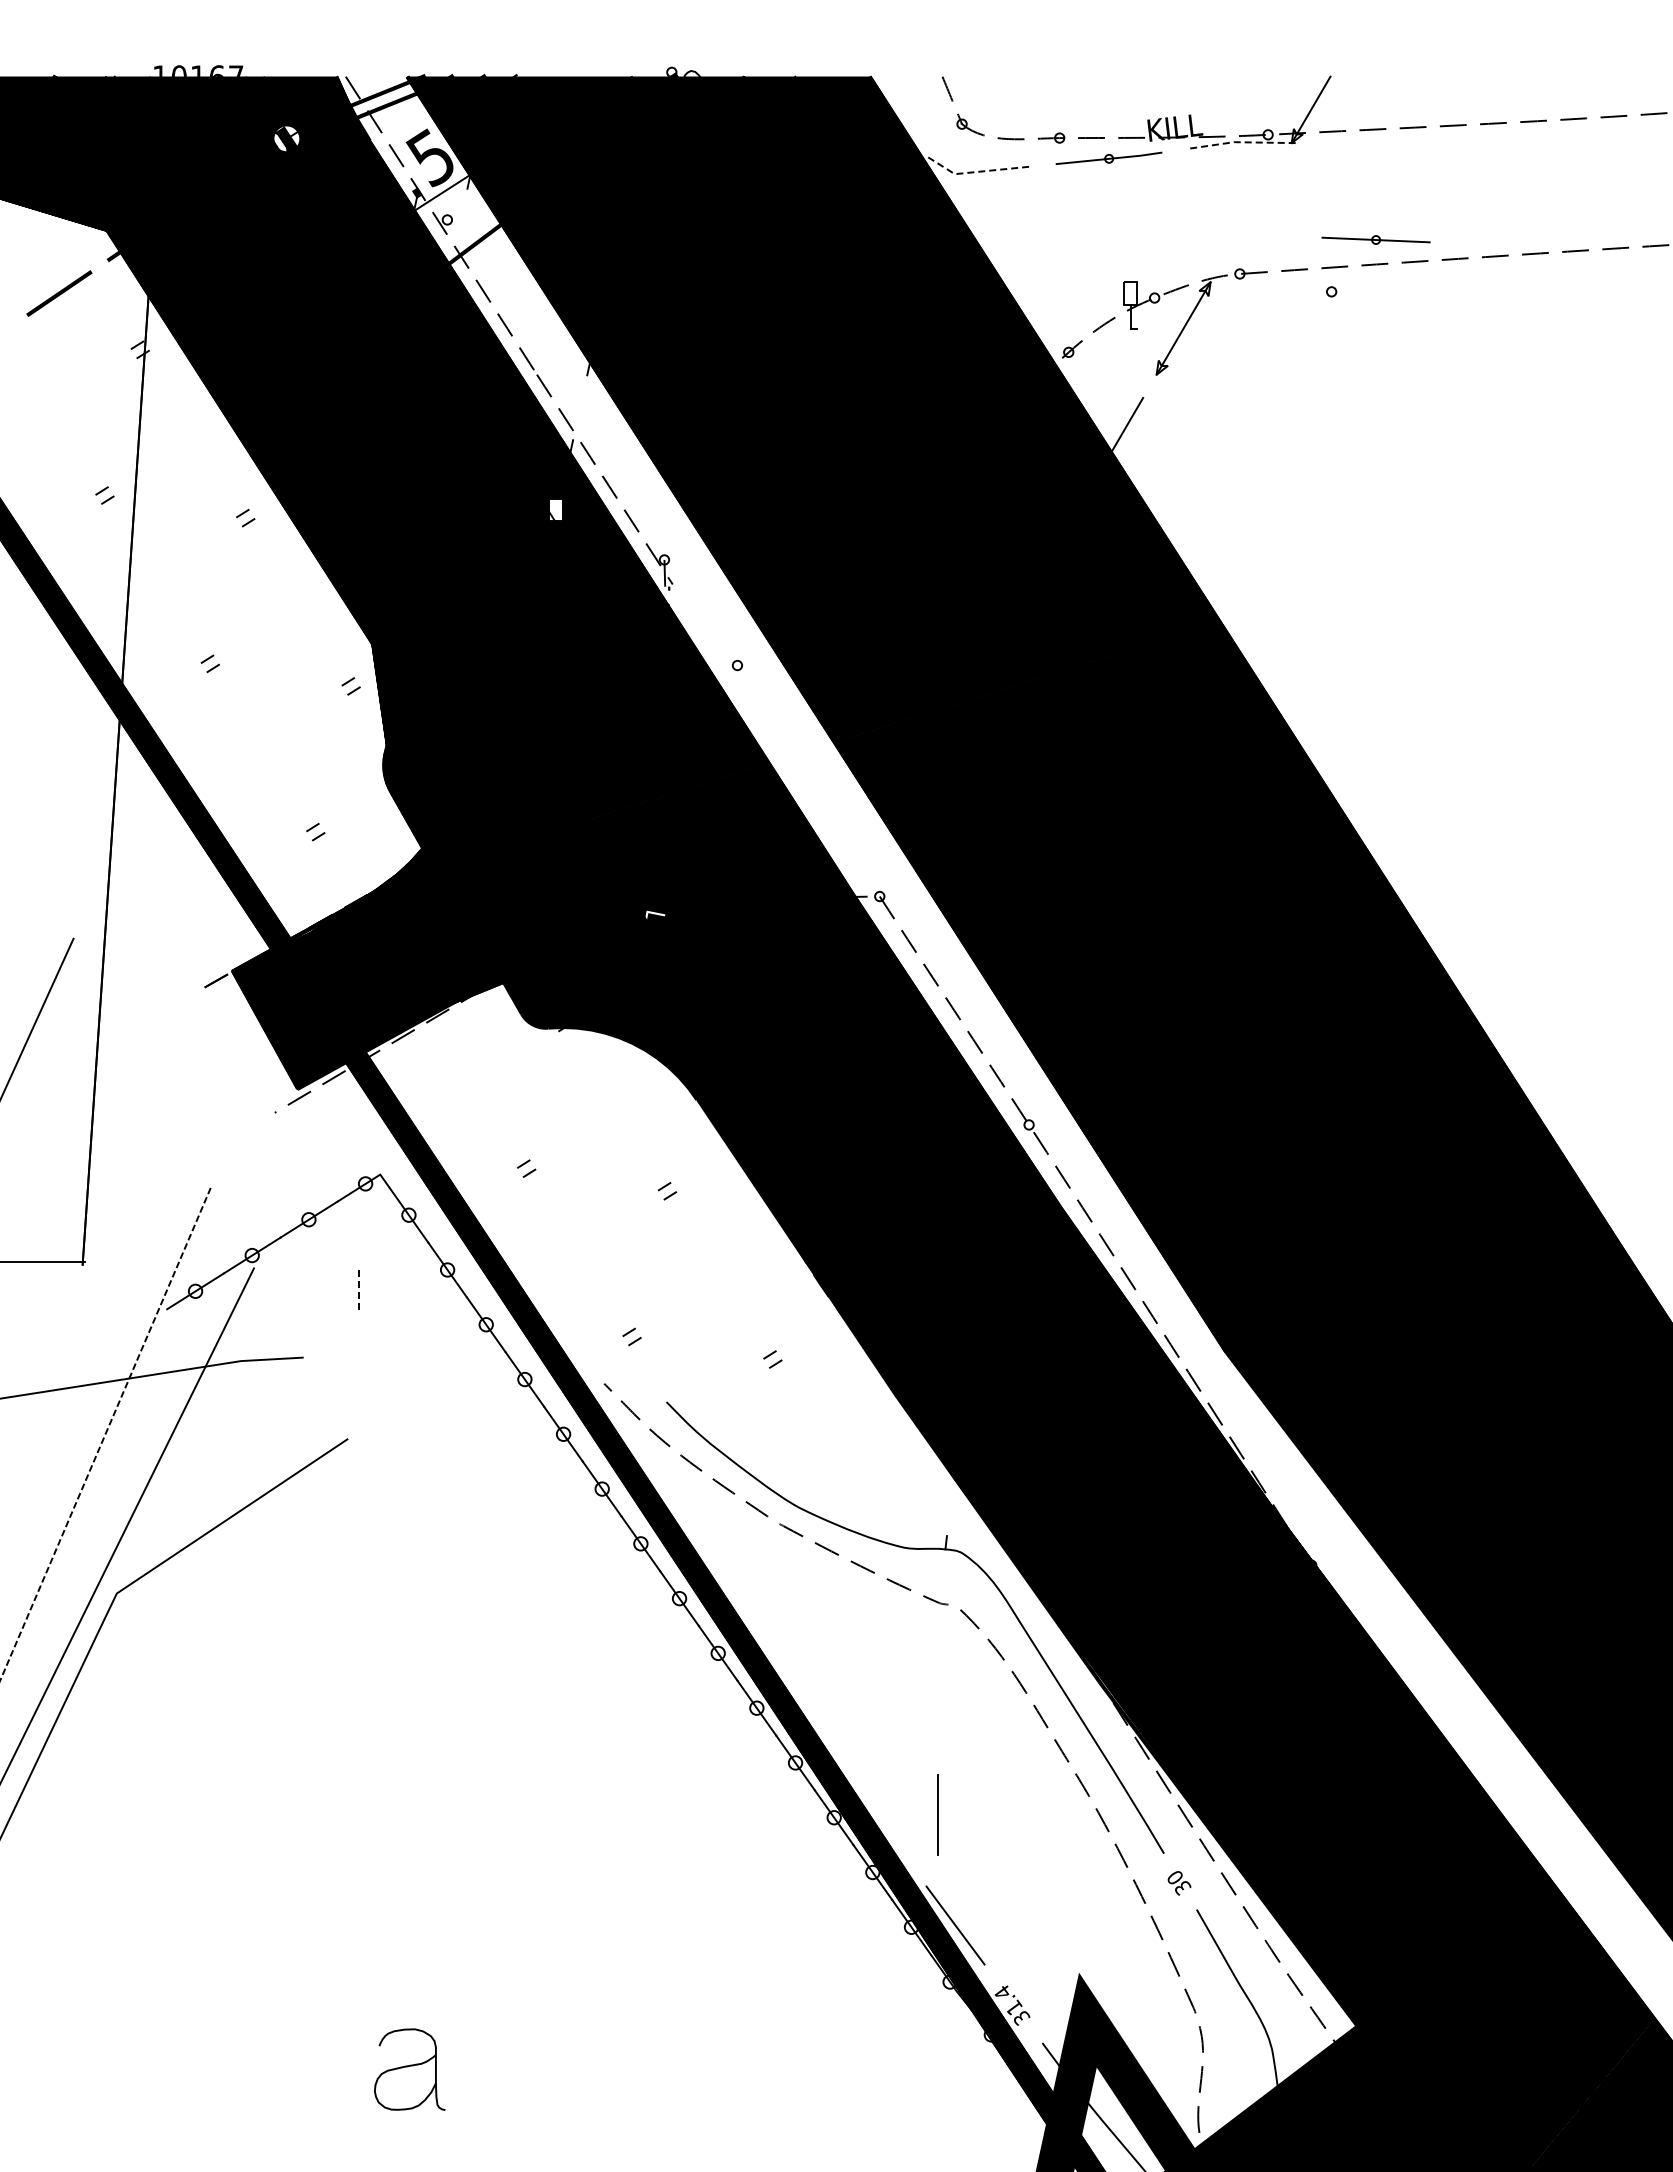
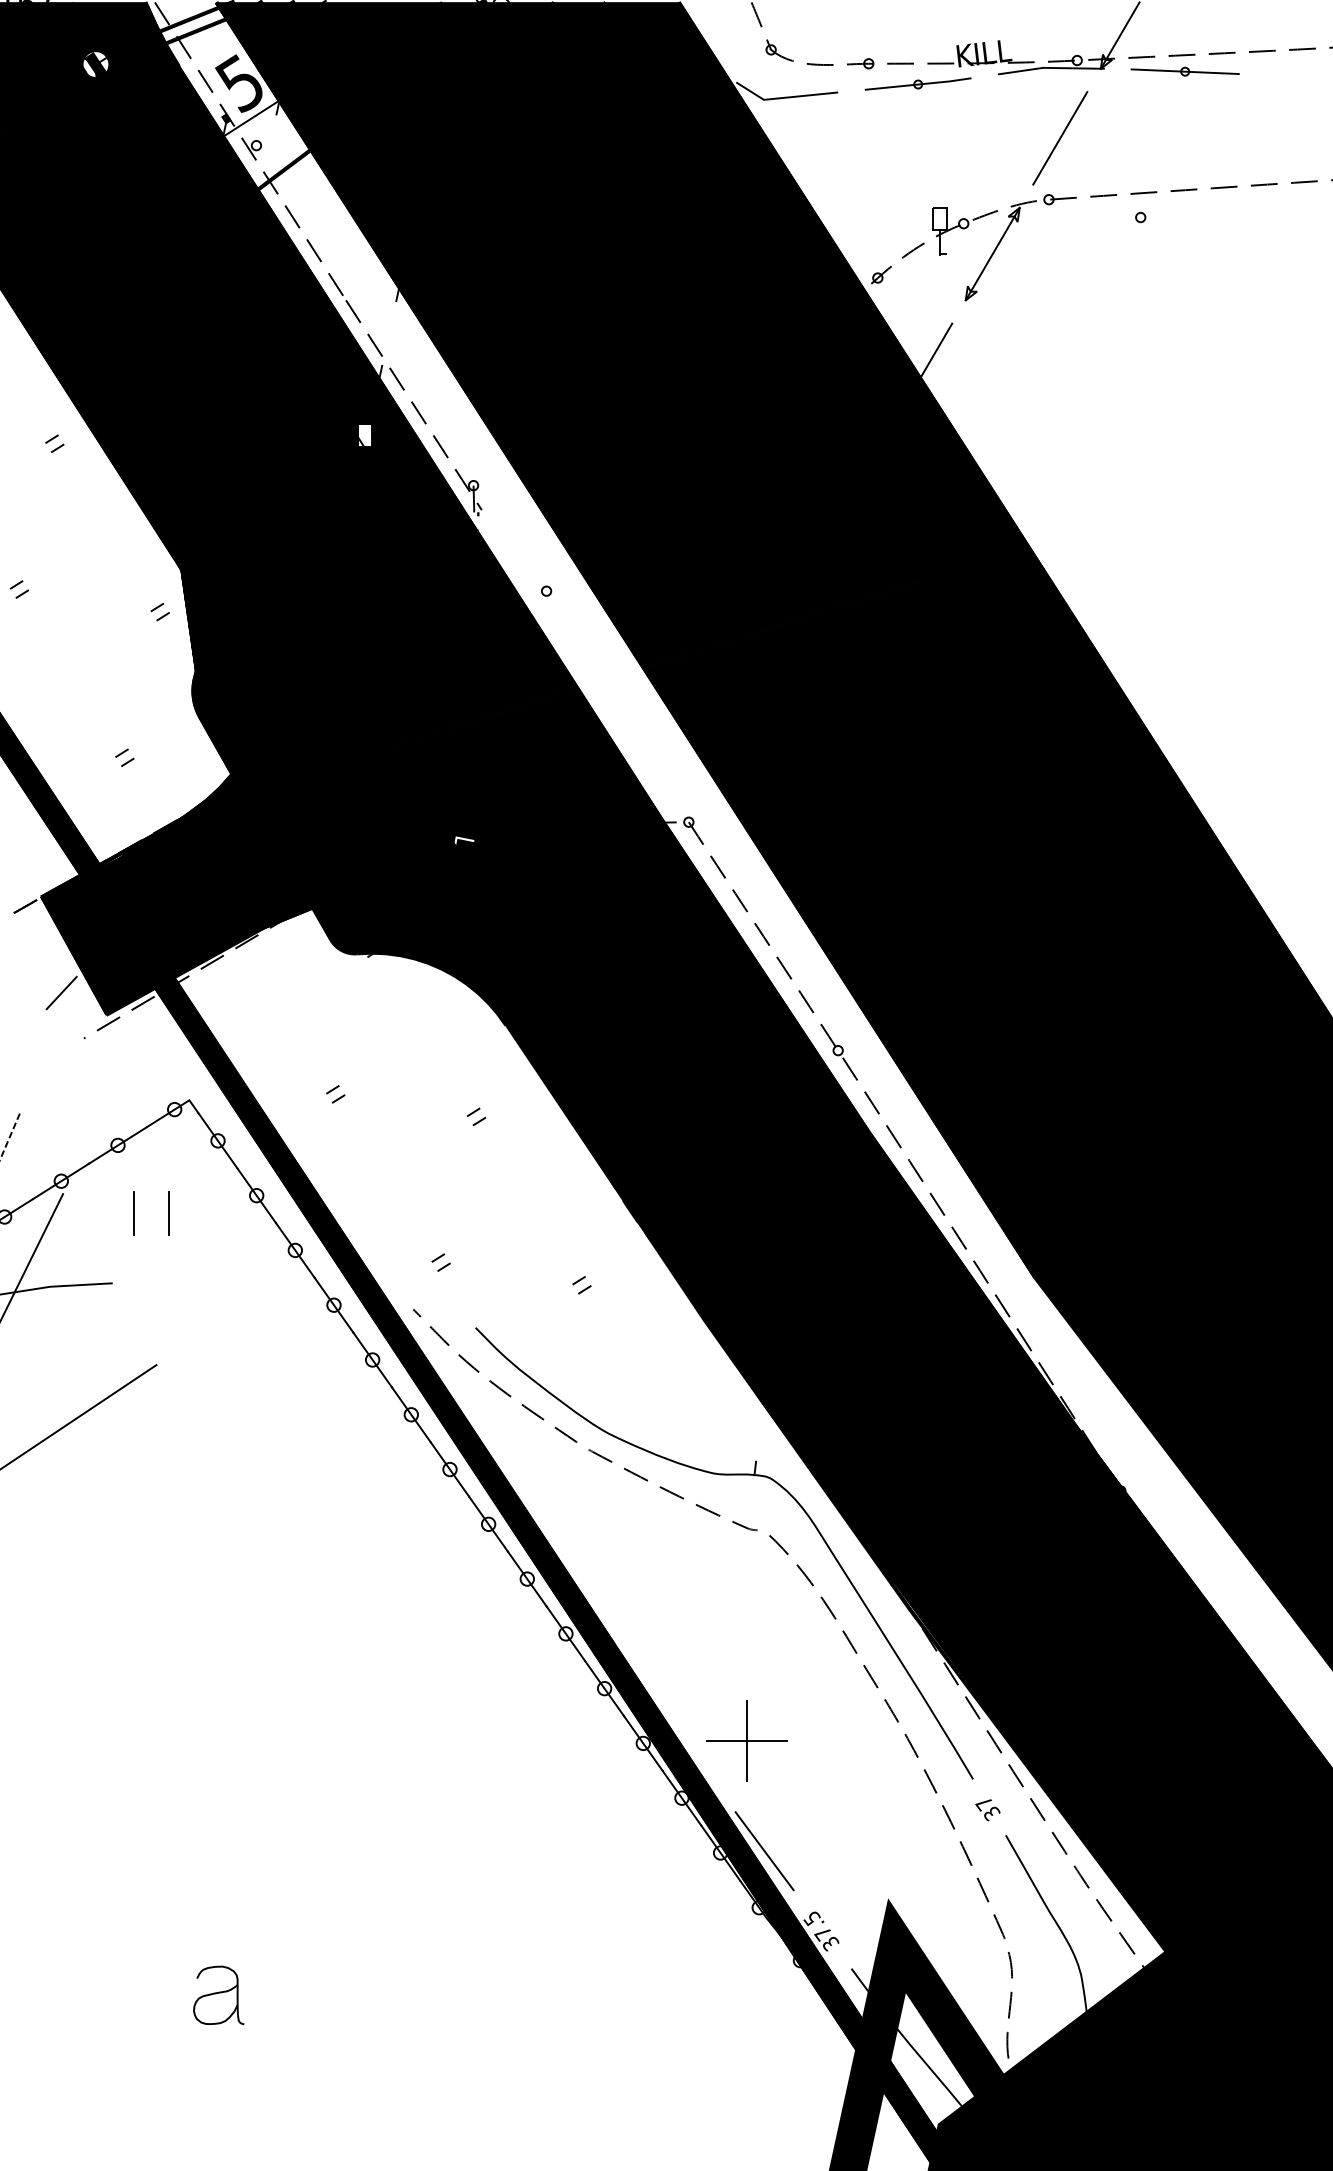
line: (1241, 142) -> (1050, 68), dashed -> solid
line: (974, 172) -> (783, 98), dashed -> solid
line: (1251, 212) -> (1060, 138), added
part: (1375, 239) -> (1184, 71), moved
line: (252, 1067) -> (61, 993), added
line: (325, 1287) -> (134, 1213), added
line: (359, 1287) -> (168, 1213), dashed -> solid
line: (937, 1815) -> (746, 1741), added
text: (1174, 1878) -> (983, 1804), 30 -> 37
text: (1008, 2000) -> (817, 1926), 31.4 -> 37.5
part: (409, 2069) -> (218, 1995), size x0.71

